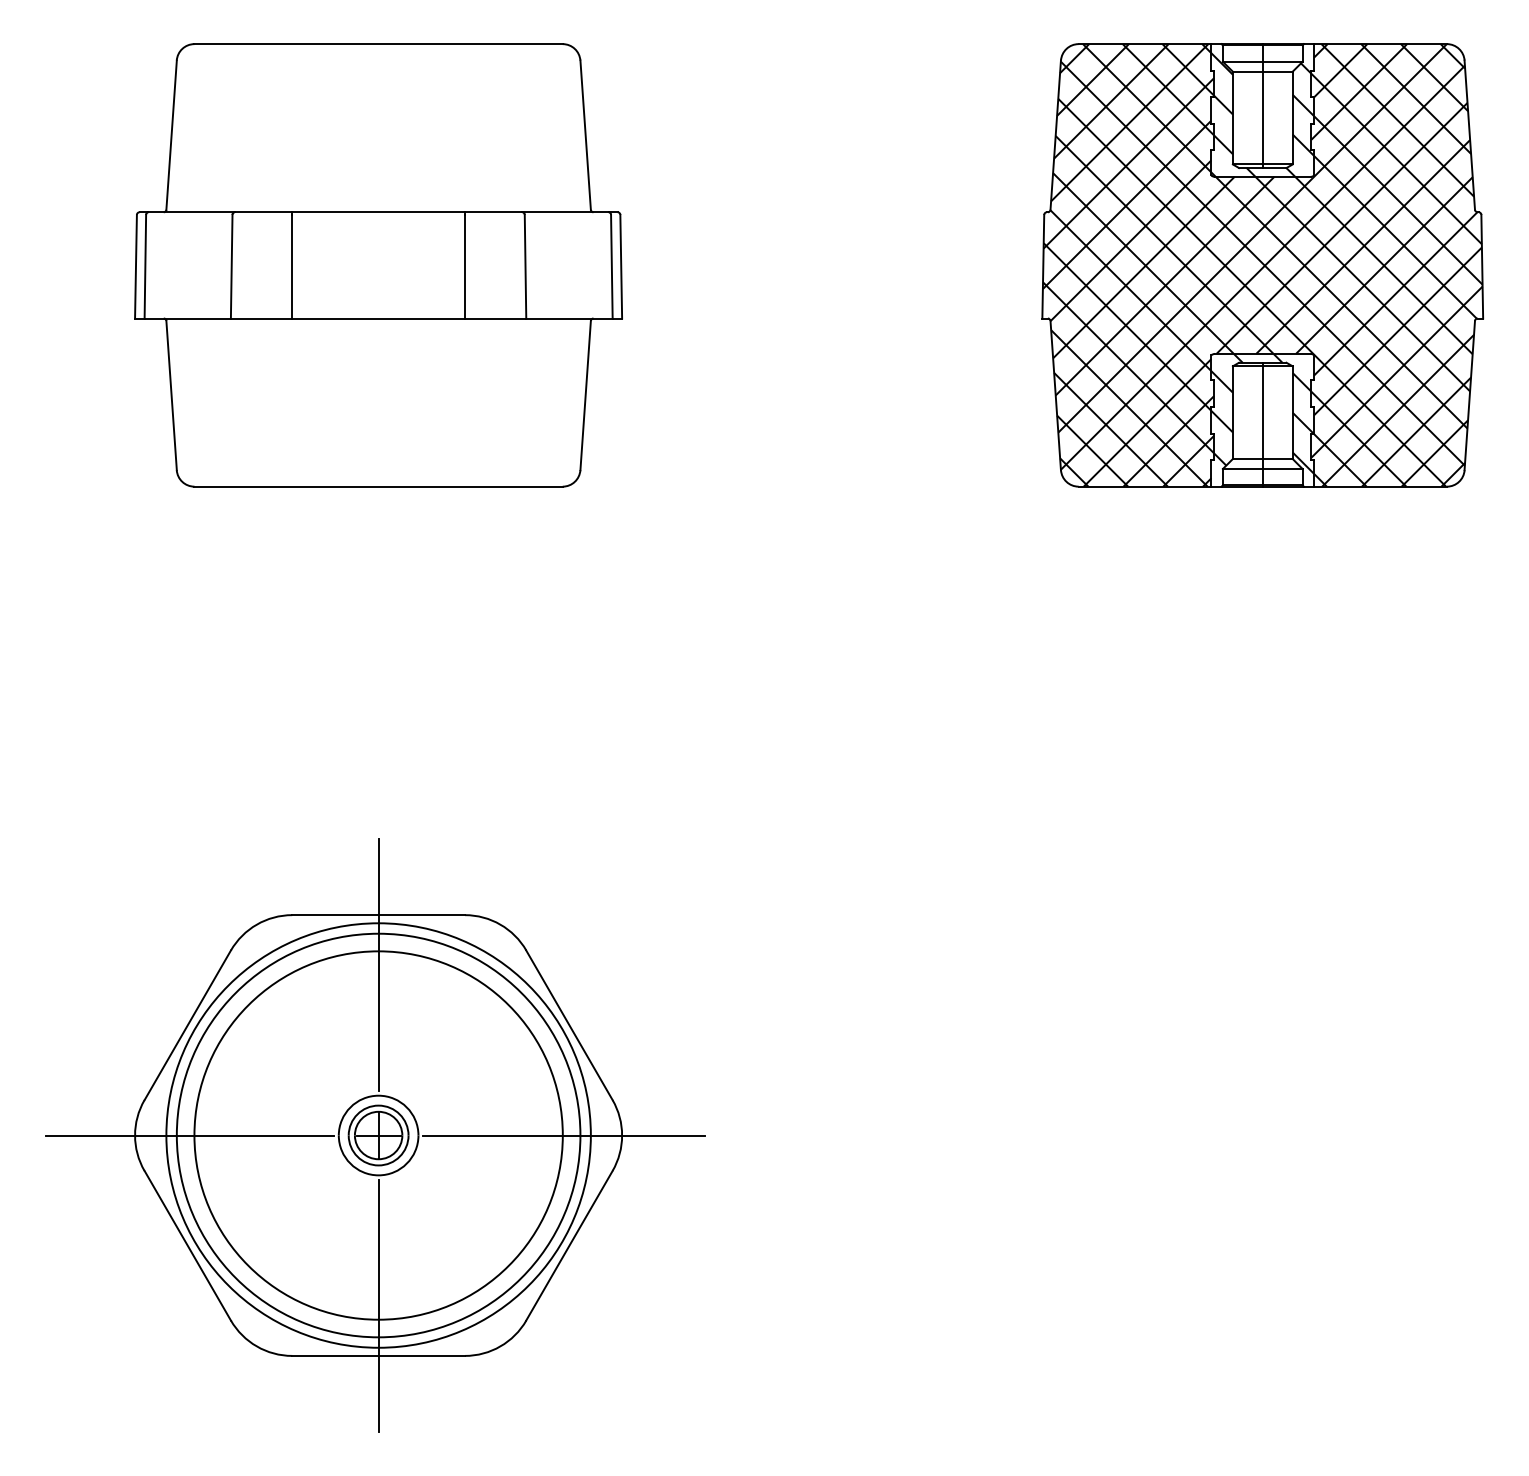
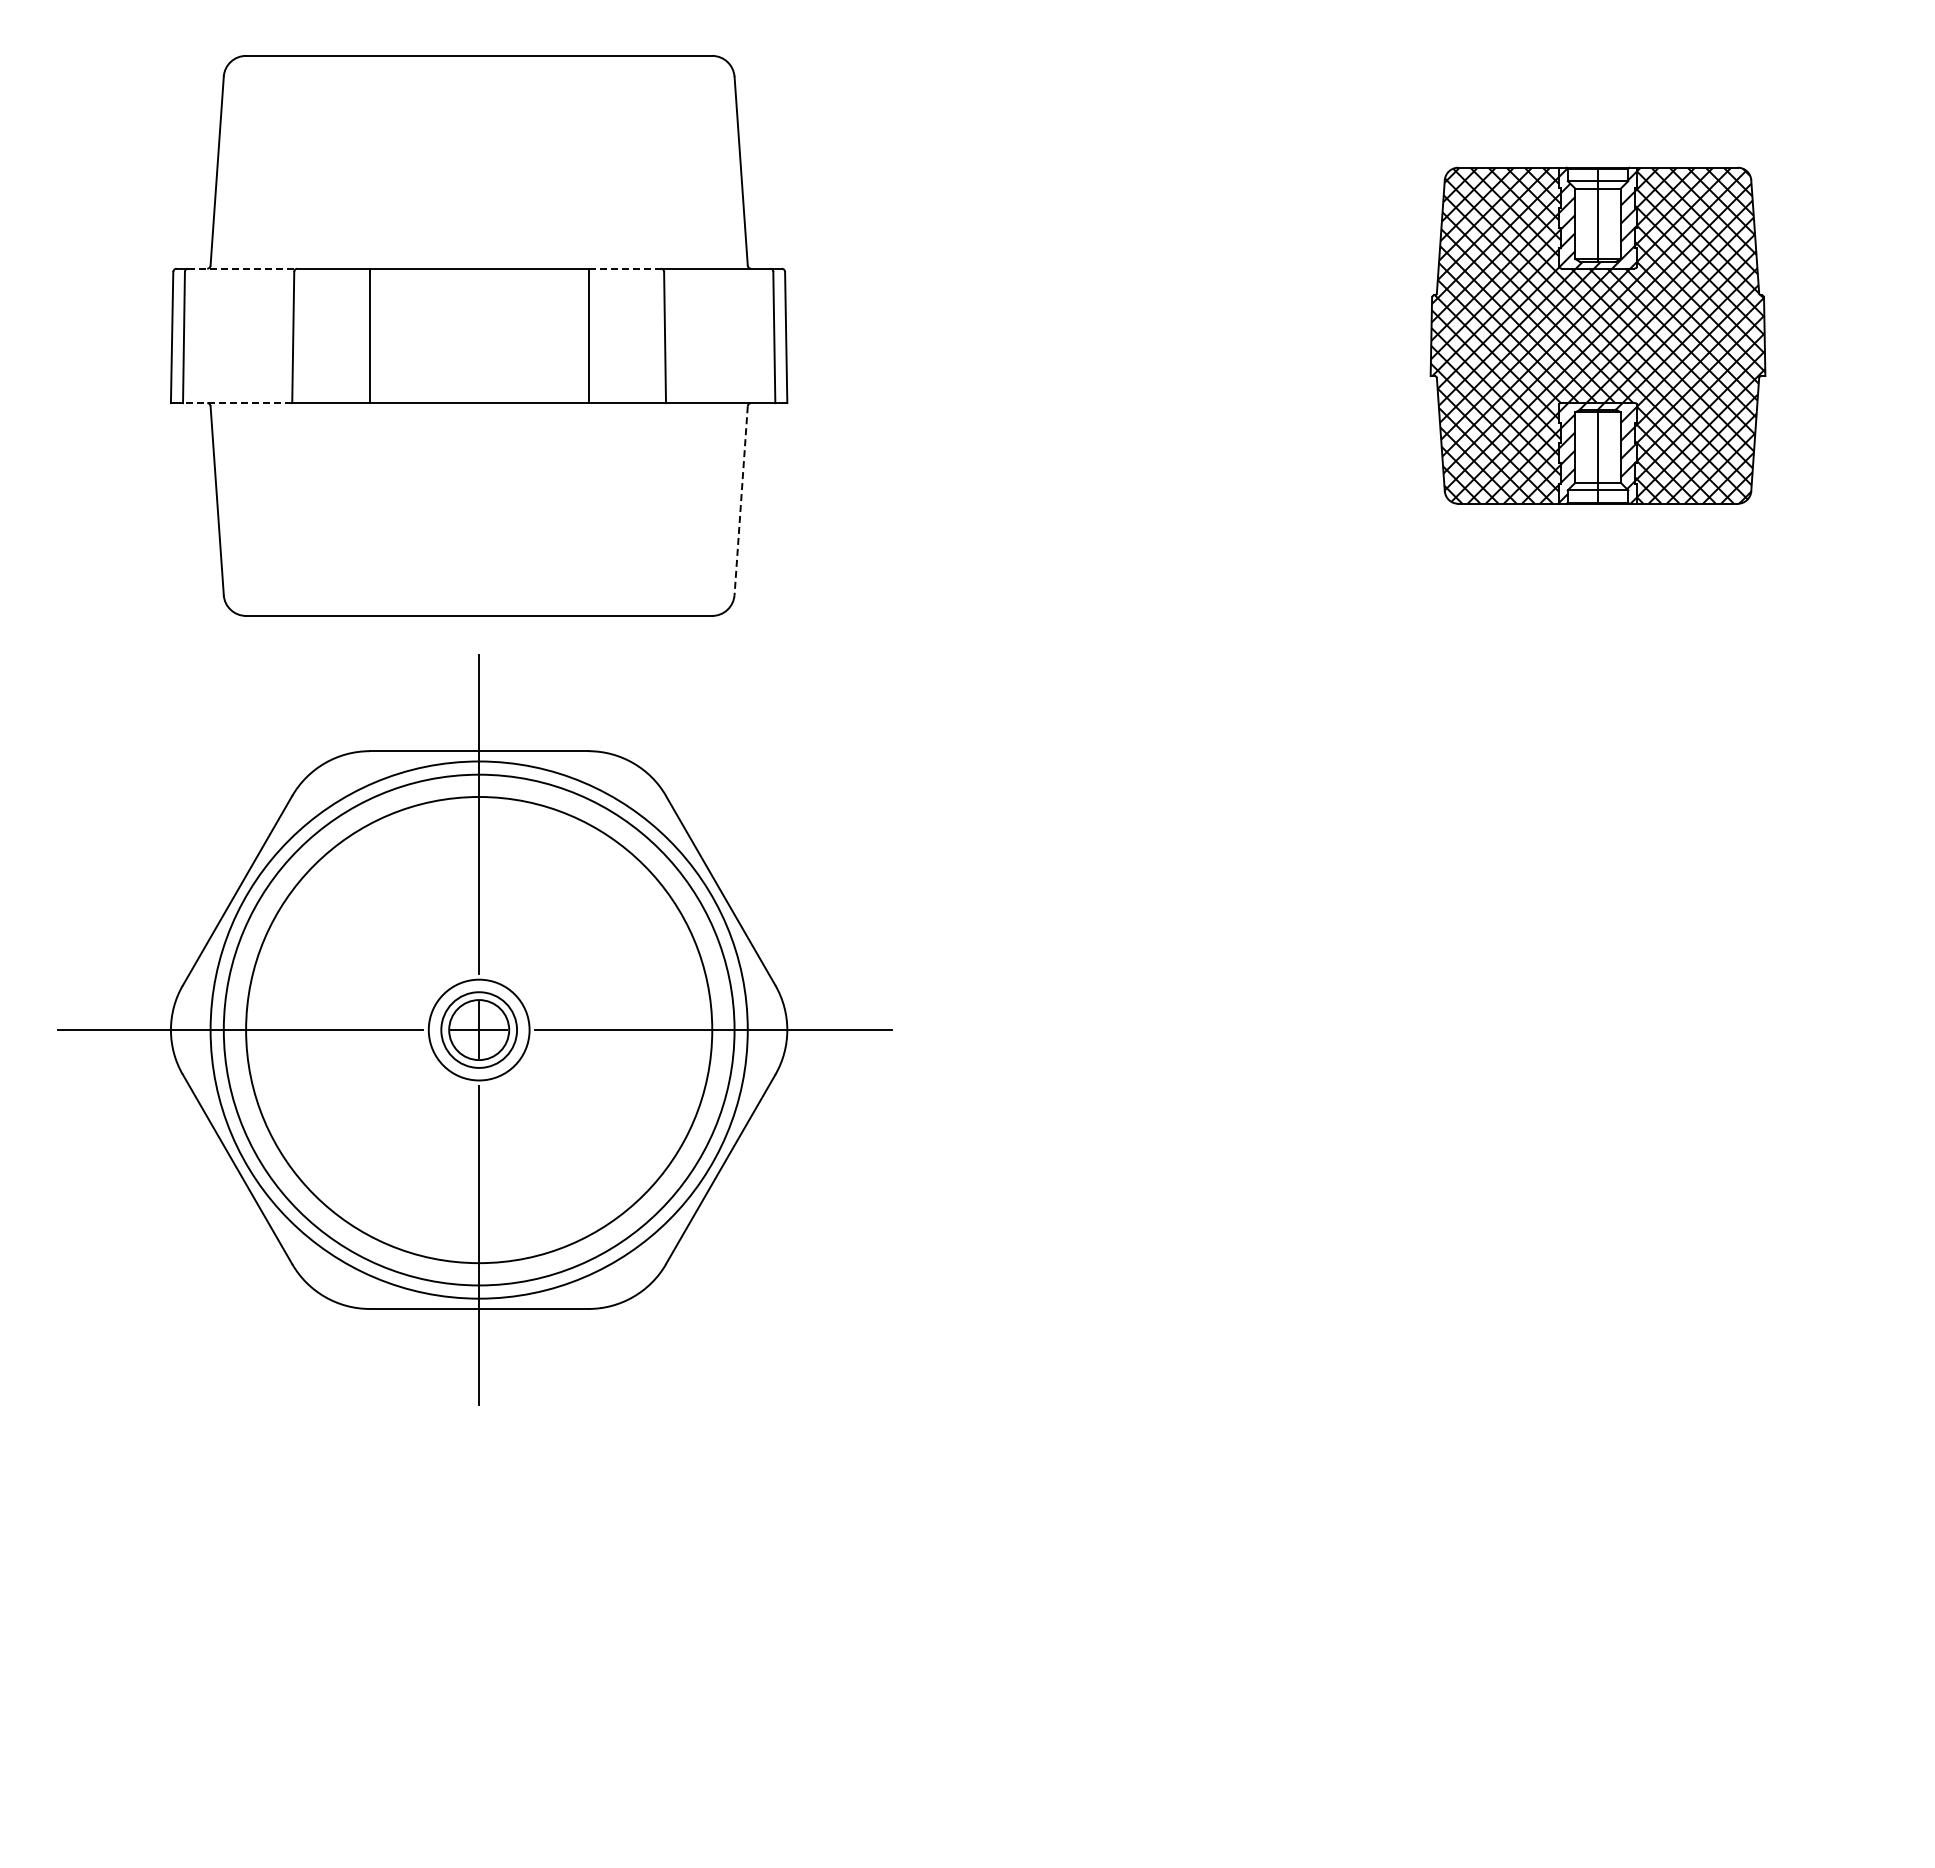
line: (191, 212) -> (242, 268), solid -> dashed
line: (494, 212) -> (625, 268), solid -> dashed
part: (1262, 265) -> (1597, 335), size x0.6
line: (187, 318) -> (237, 403), solid -> dashed
line: (585, 395) -> (741, 500), solid -> dashed
part: (374, 1135) -> (474, 1029), moved

